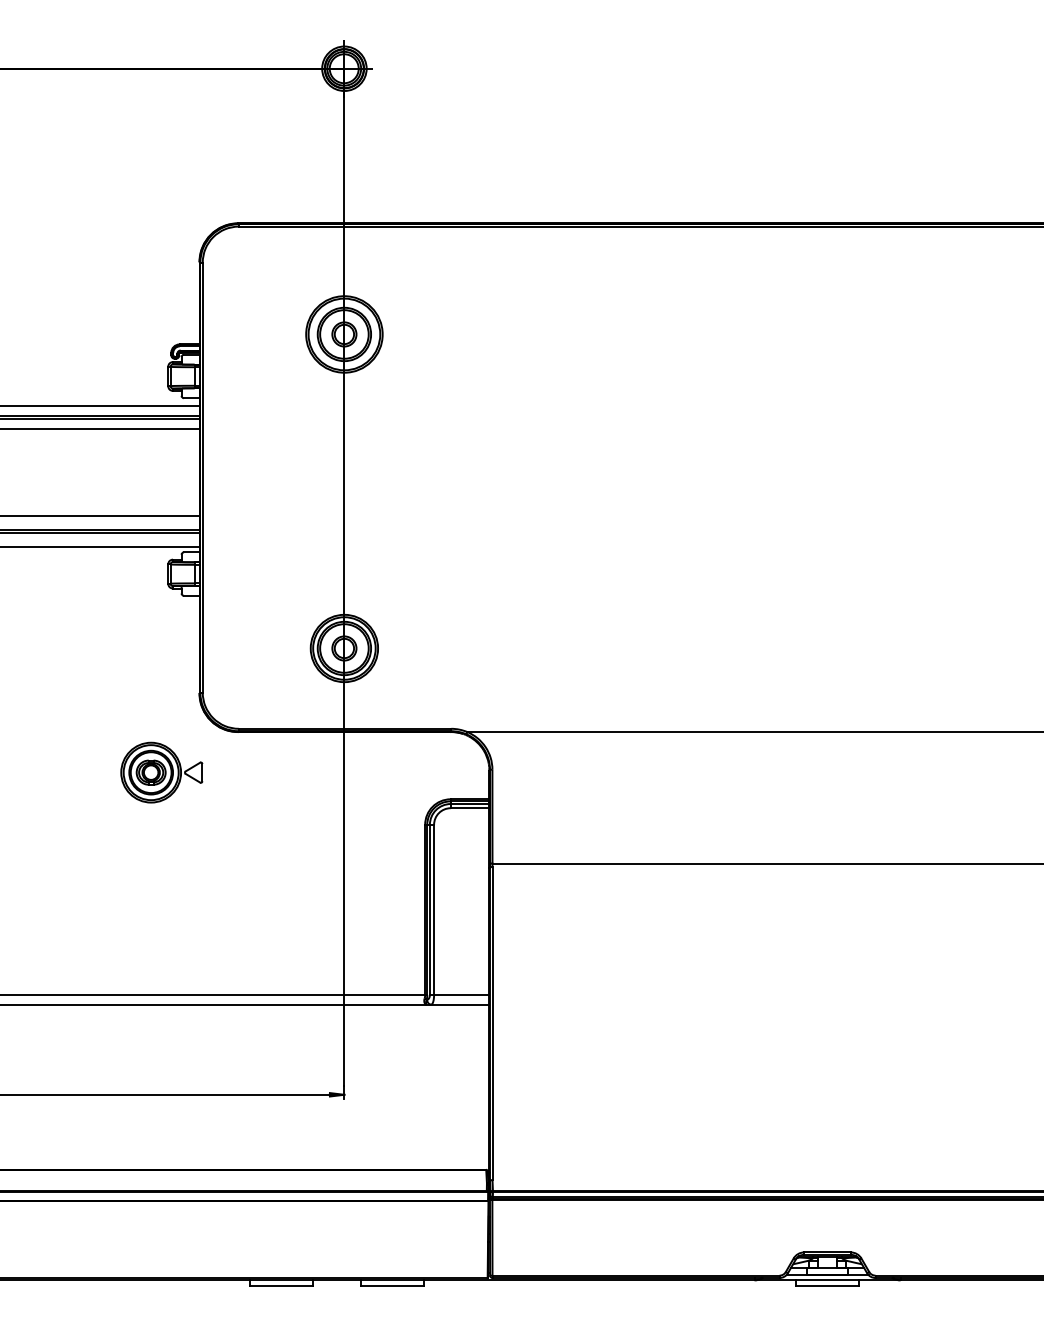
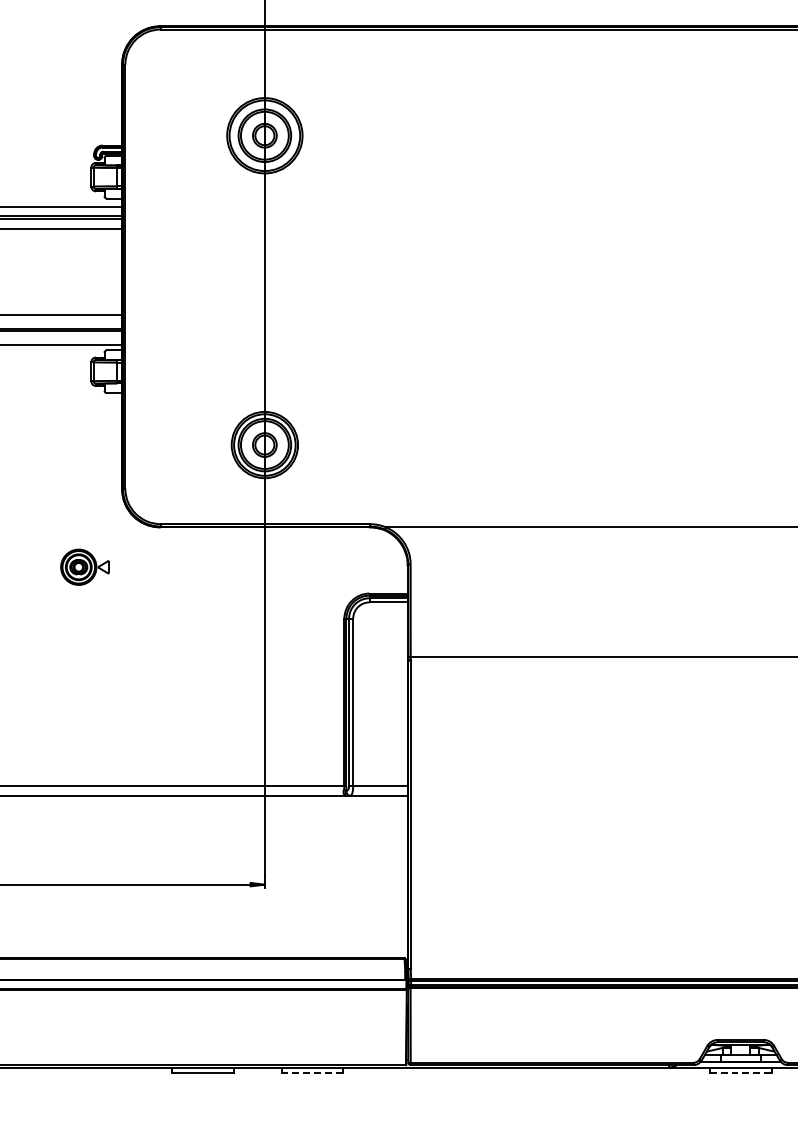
part: (161, 772) -> (84, 567), size x0.6
line: (393, 1286) -> (313, 1073), solid -> dashed
line: (828, 1286) -> (741, 1073), solid -> dashed

